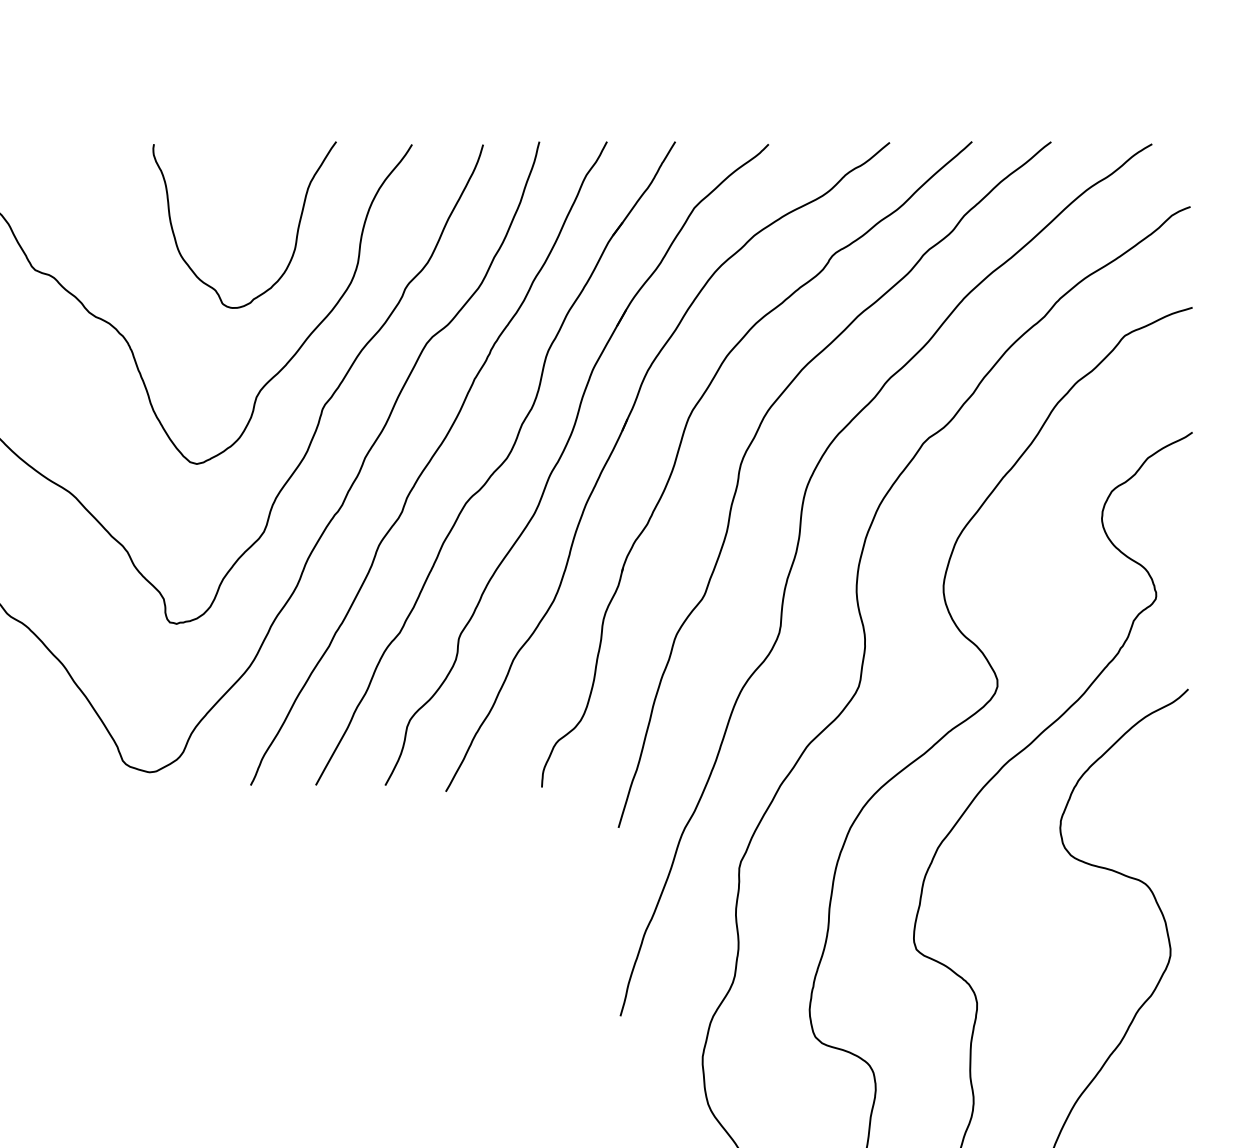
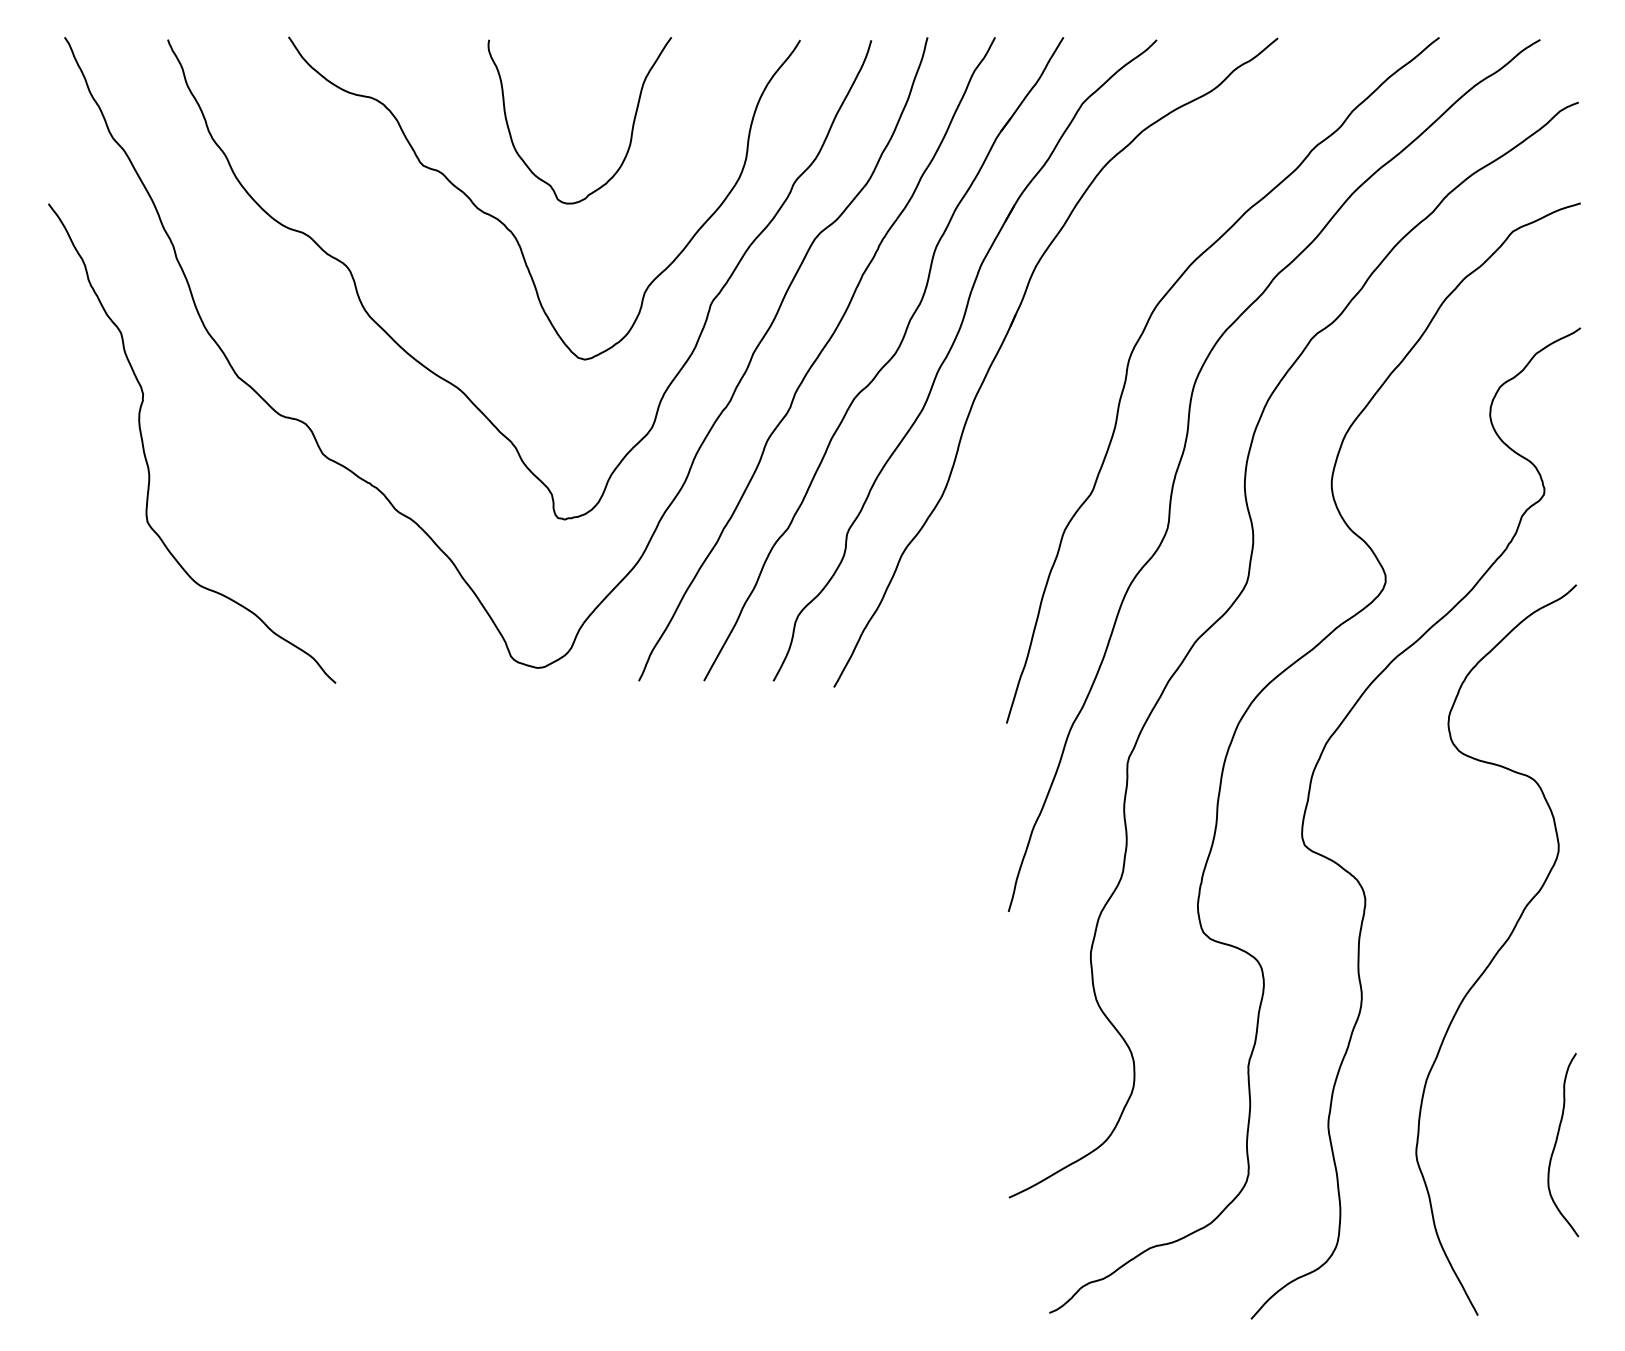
curve: (296, 232) -> (631, 128), moved
part: (682, 441) -> (1070, 337), removed

